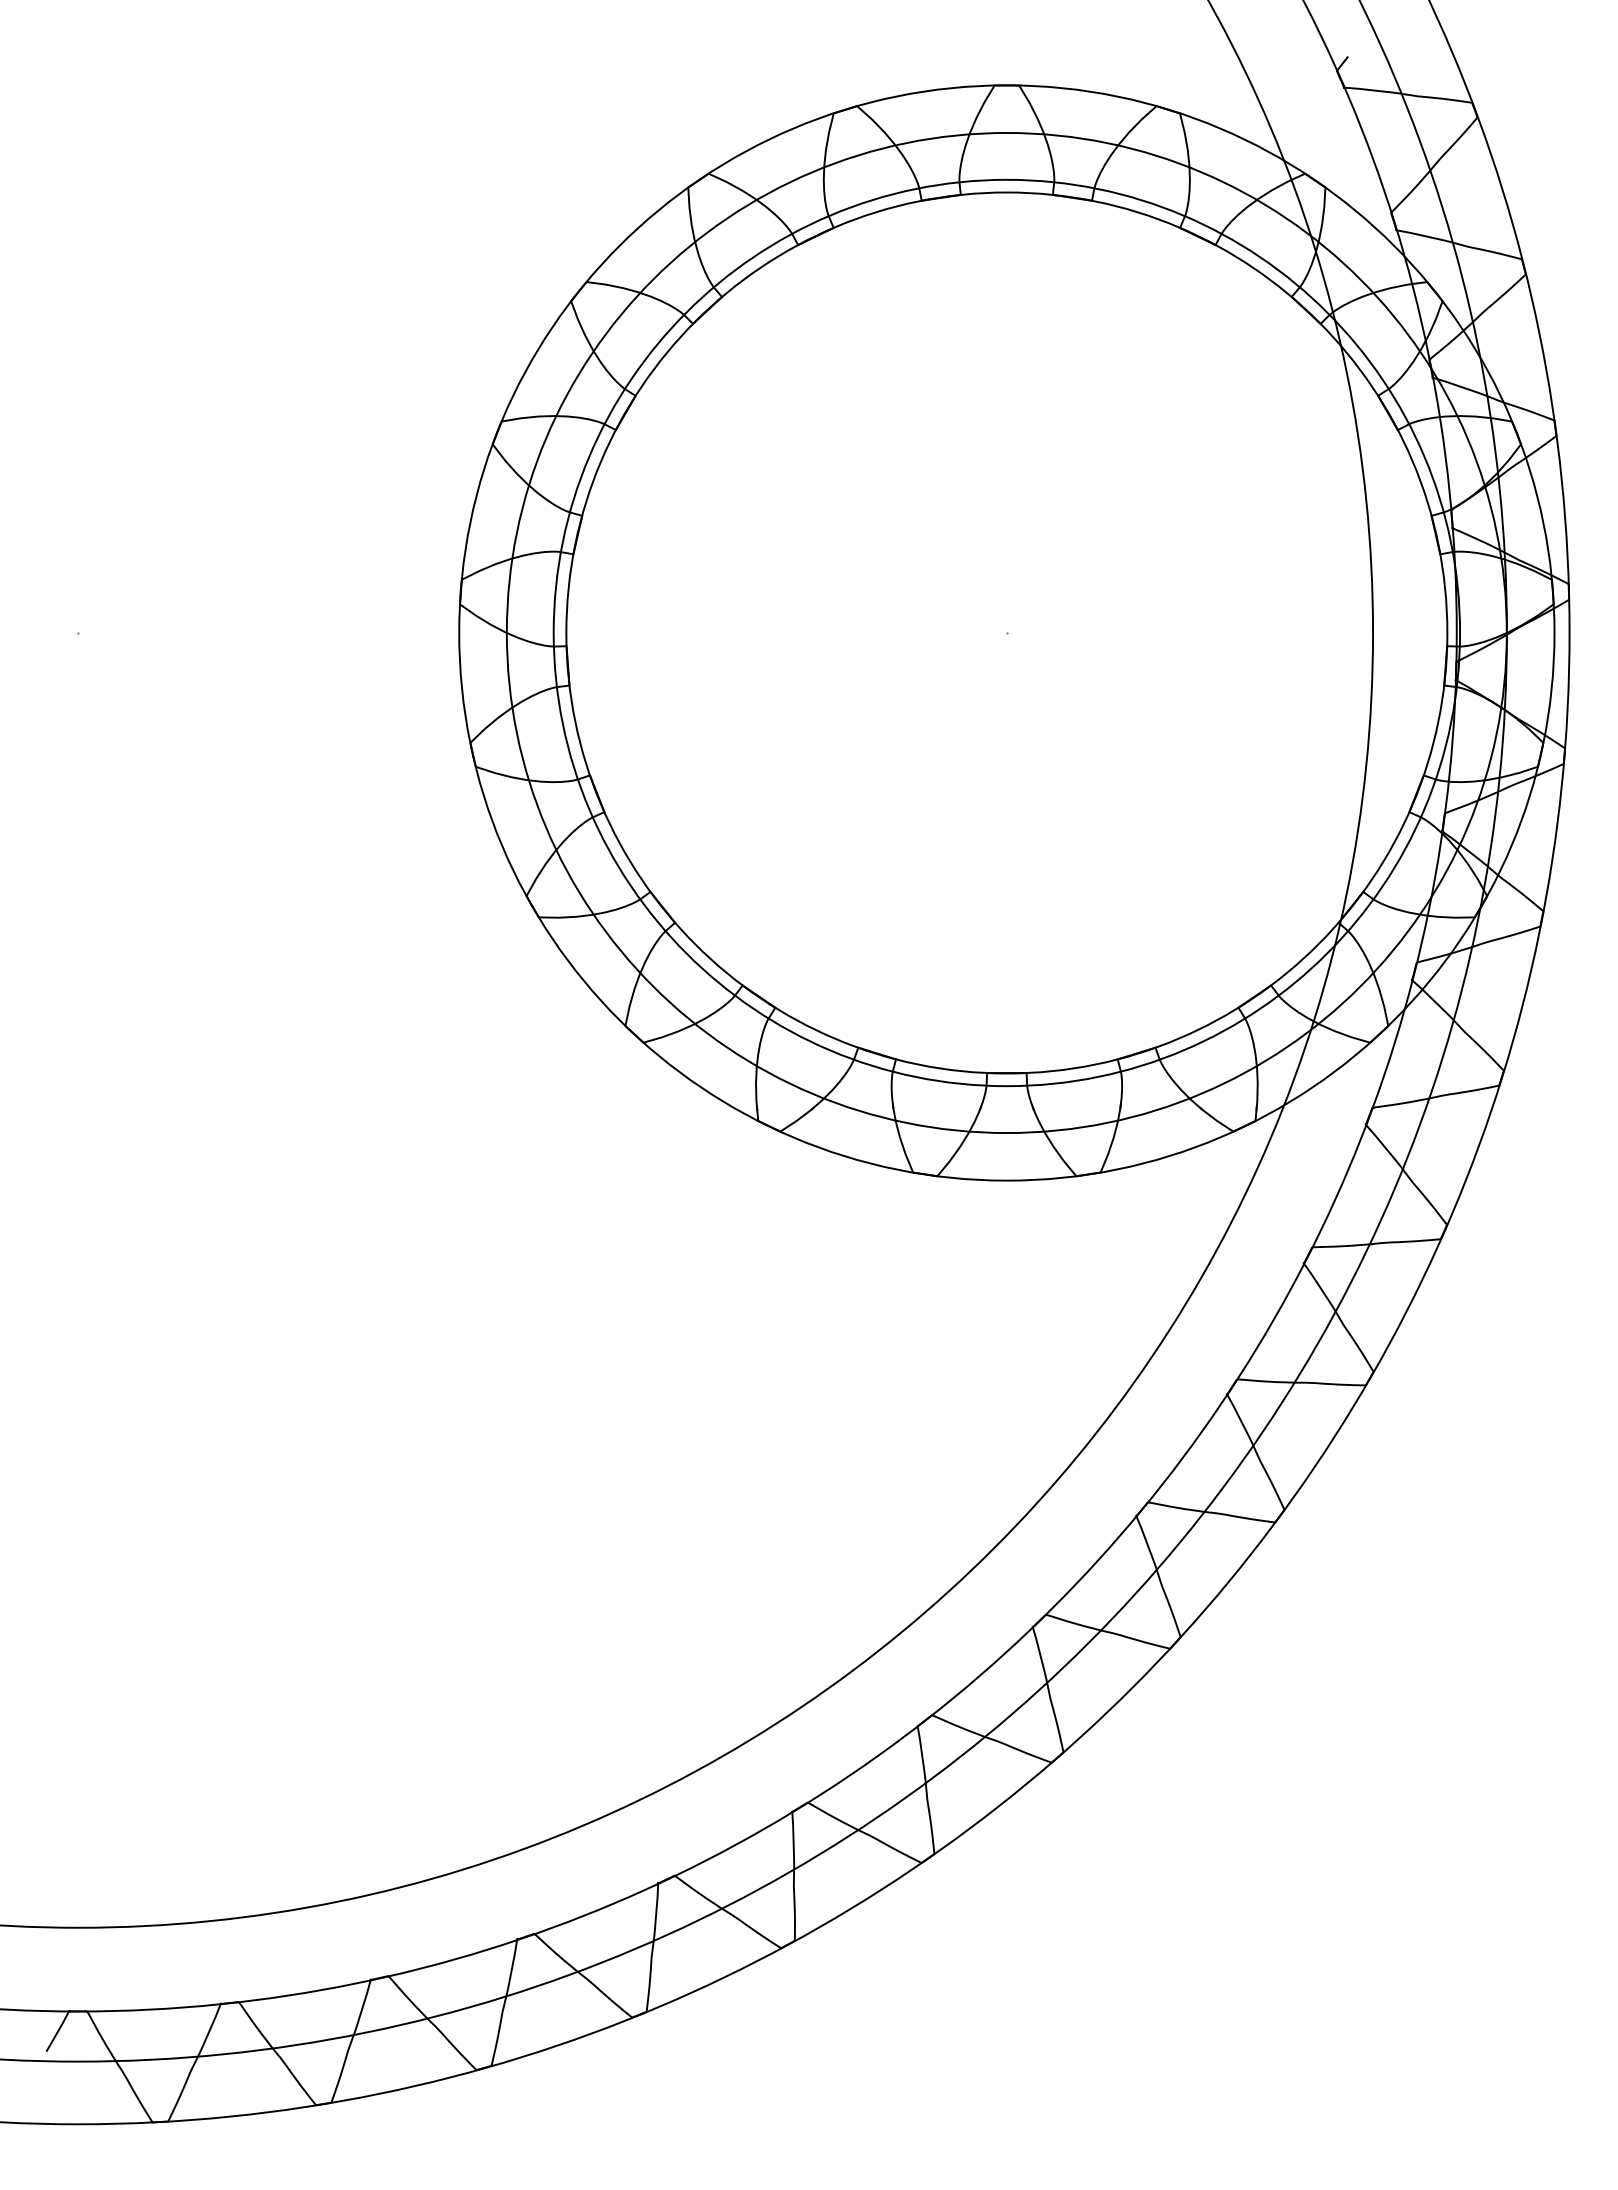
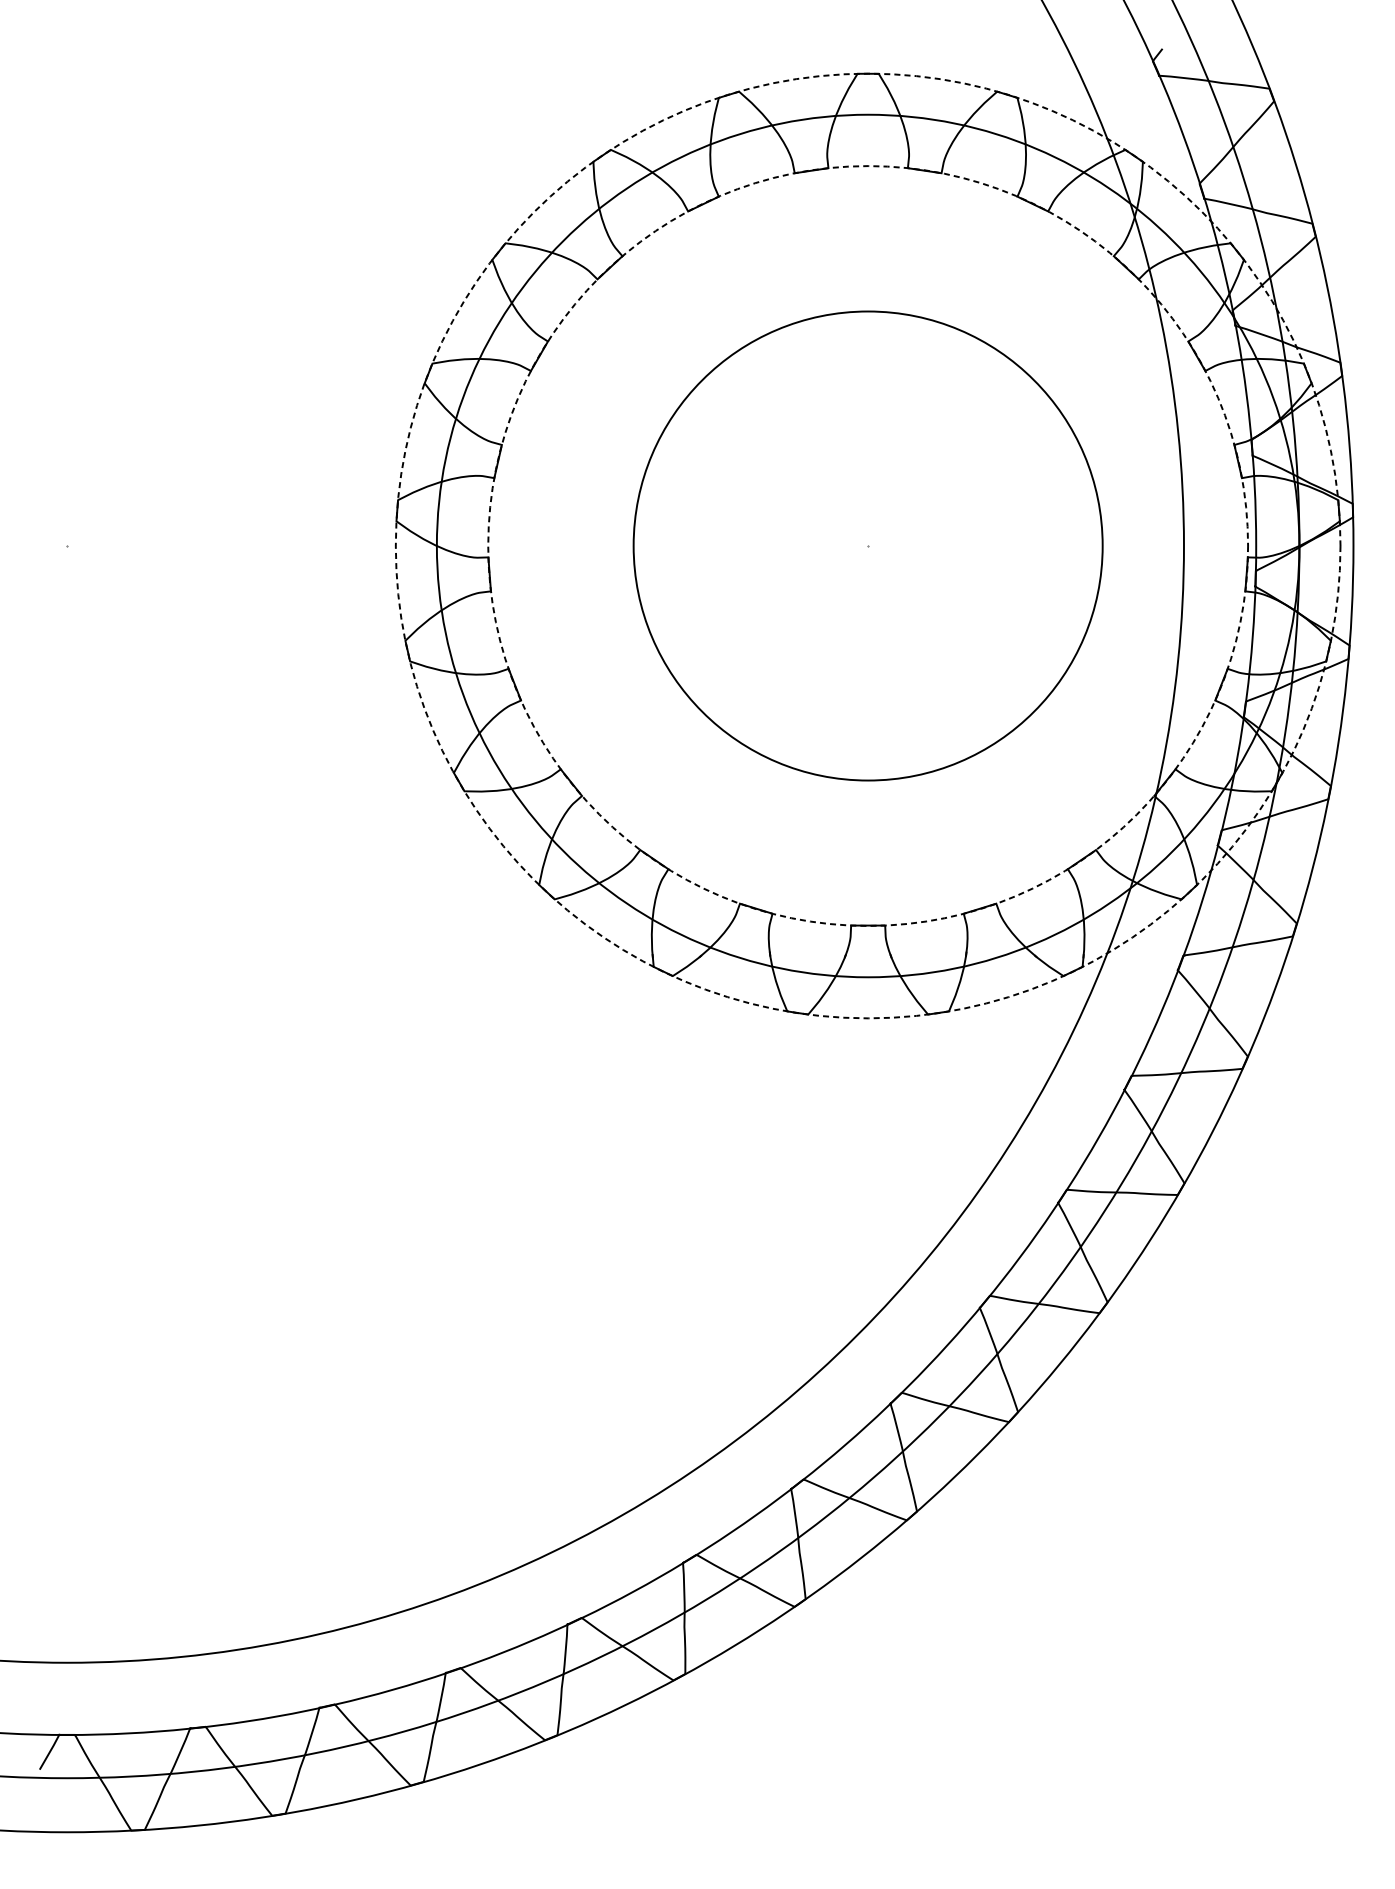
circle: (1006, 632) -> (867, 545), size x0.6
circle: (1006, 632) -> (867, 545), solid -> dashed
circle: (1006, 632) -> (867, 545), solid -> dashed

